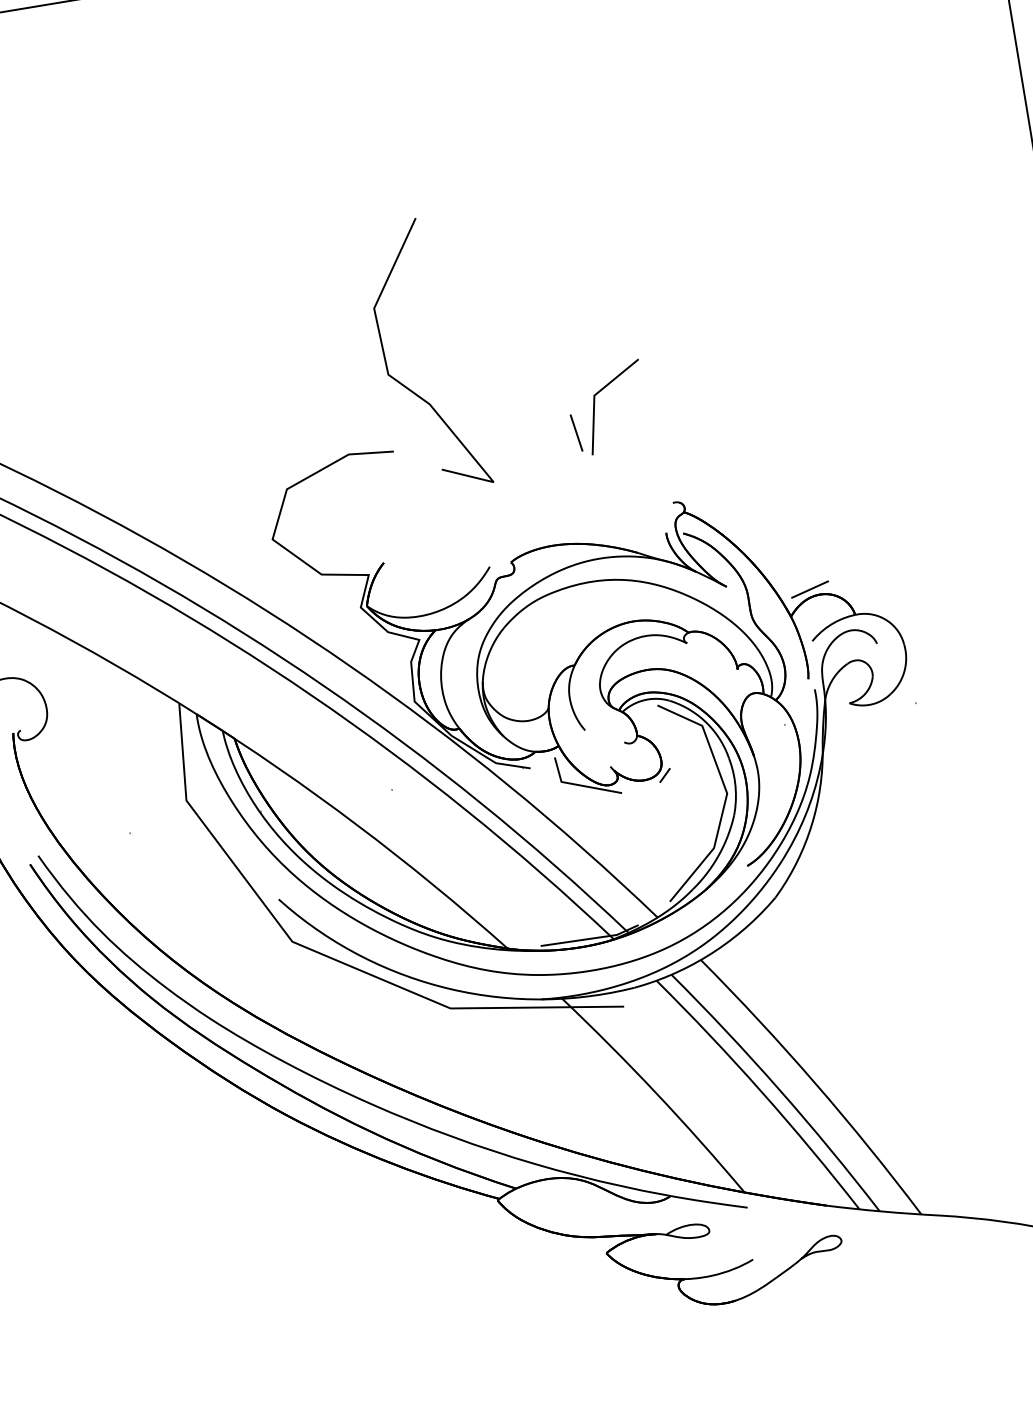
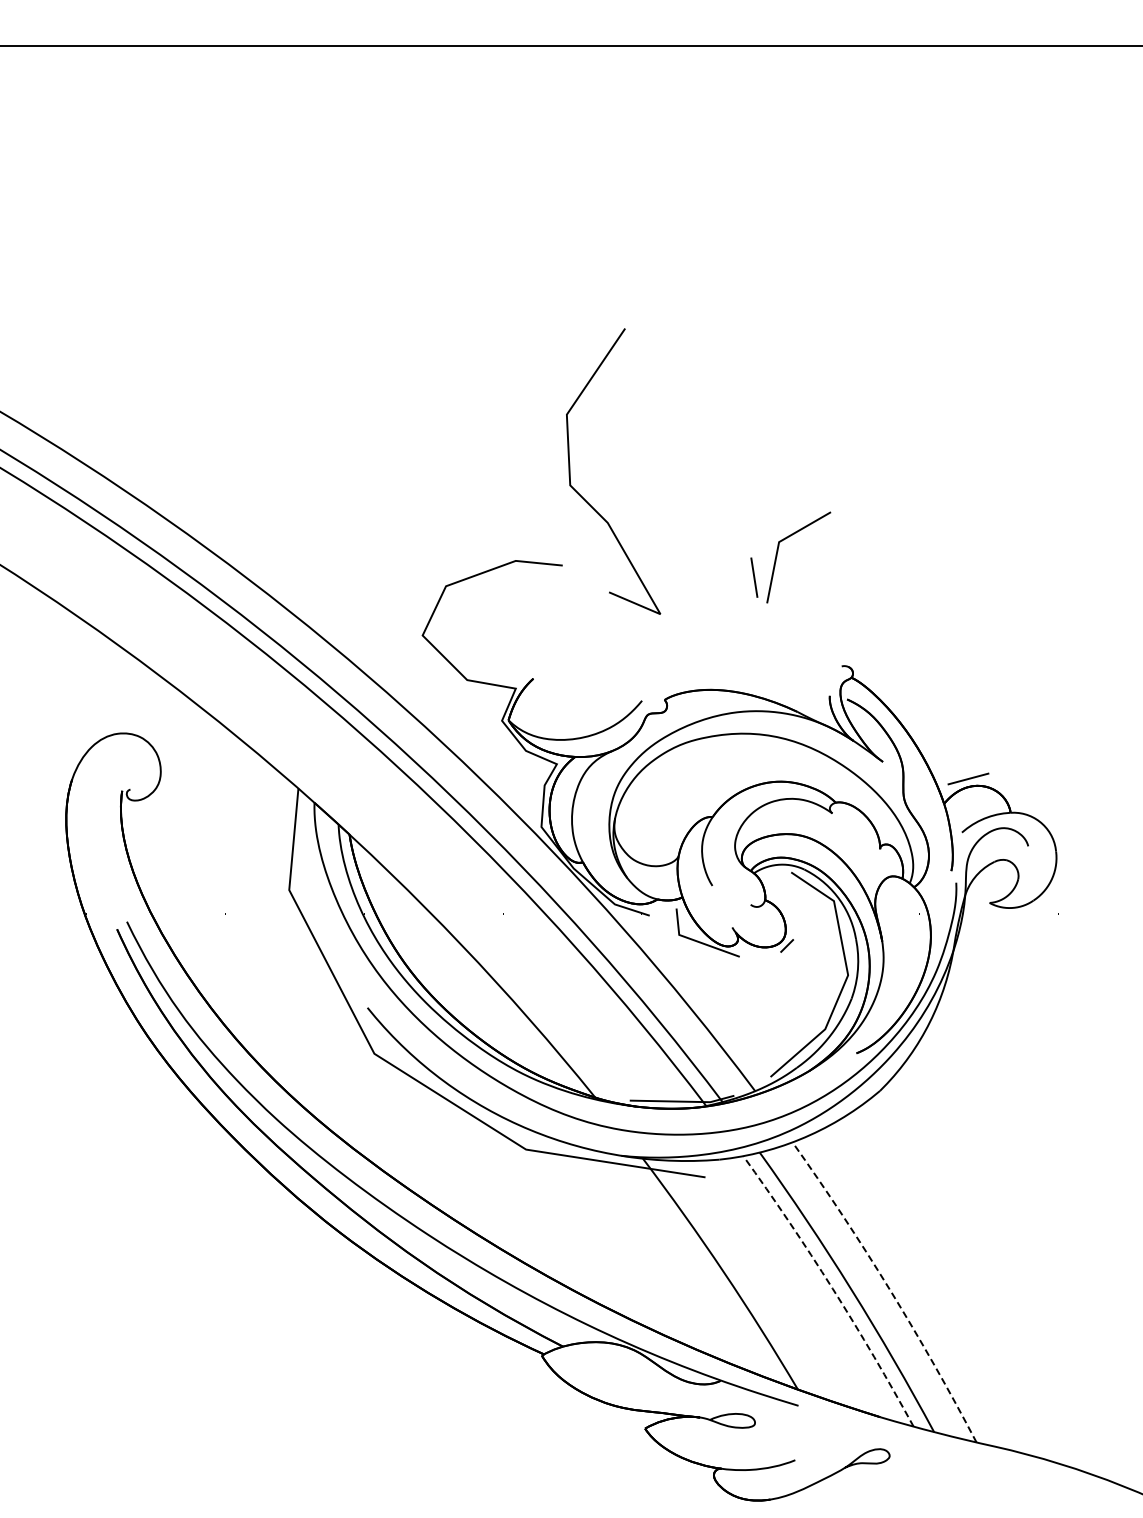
line: (815, 1083) -> (889, 1289), solid -> dashed
line: (761, 1091) -> (832, 1288), solid -> dashed

